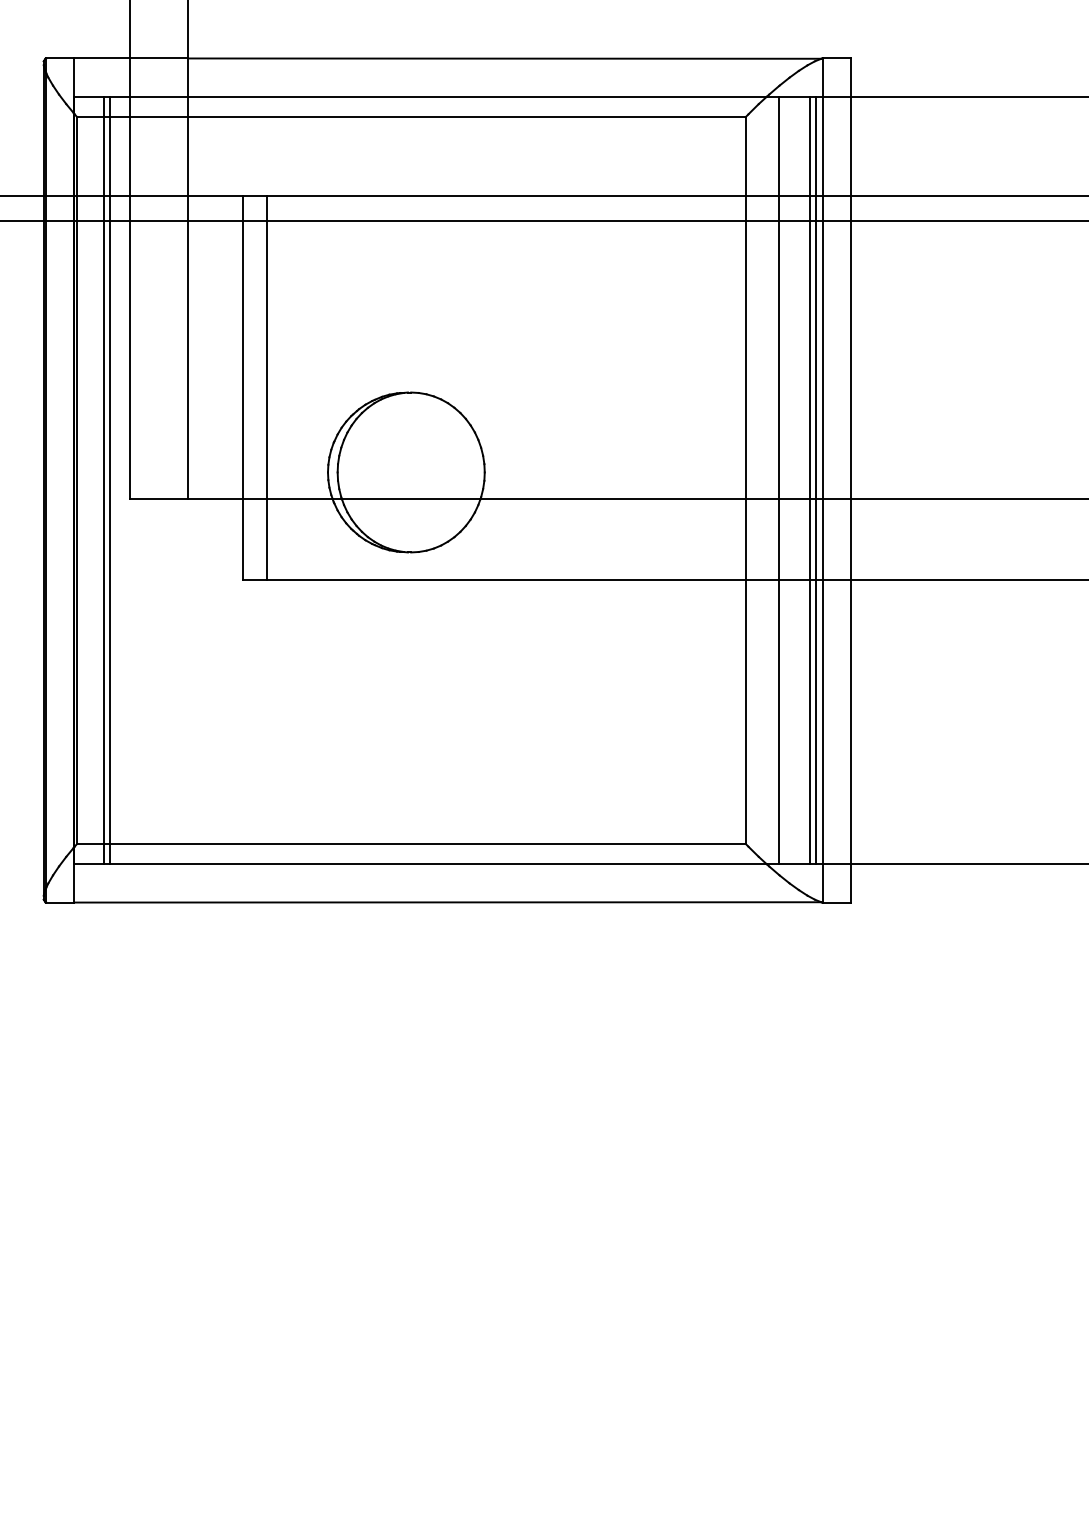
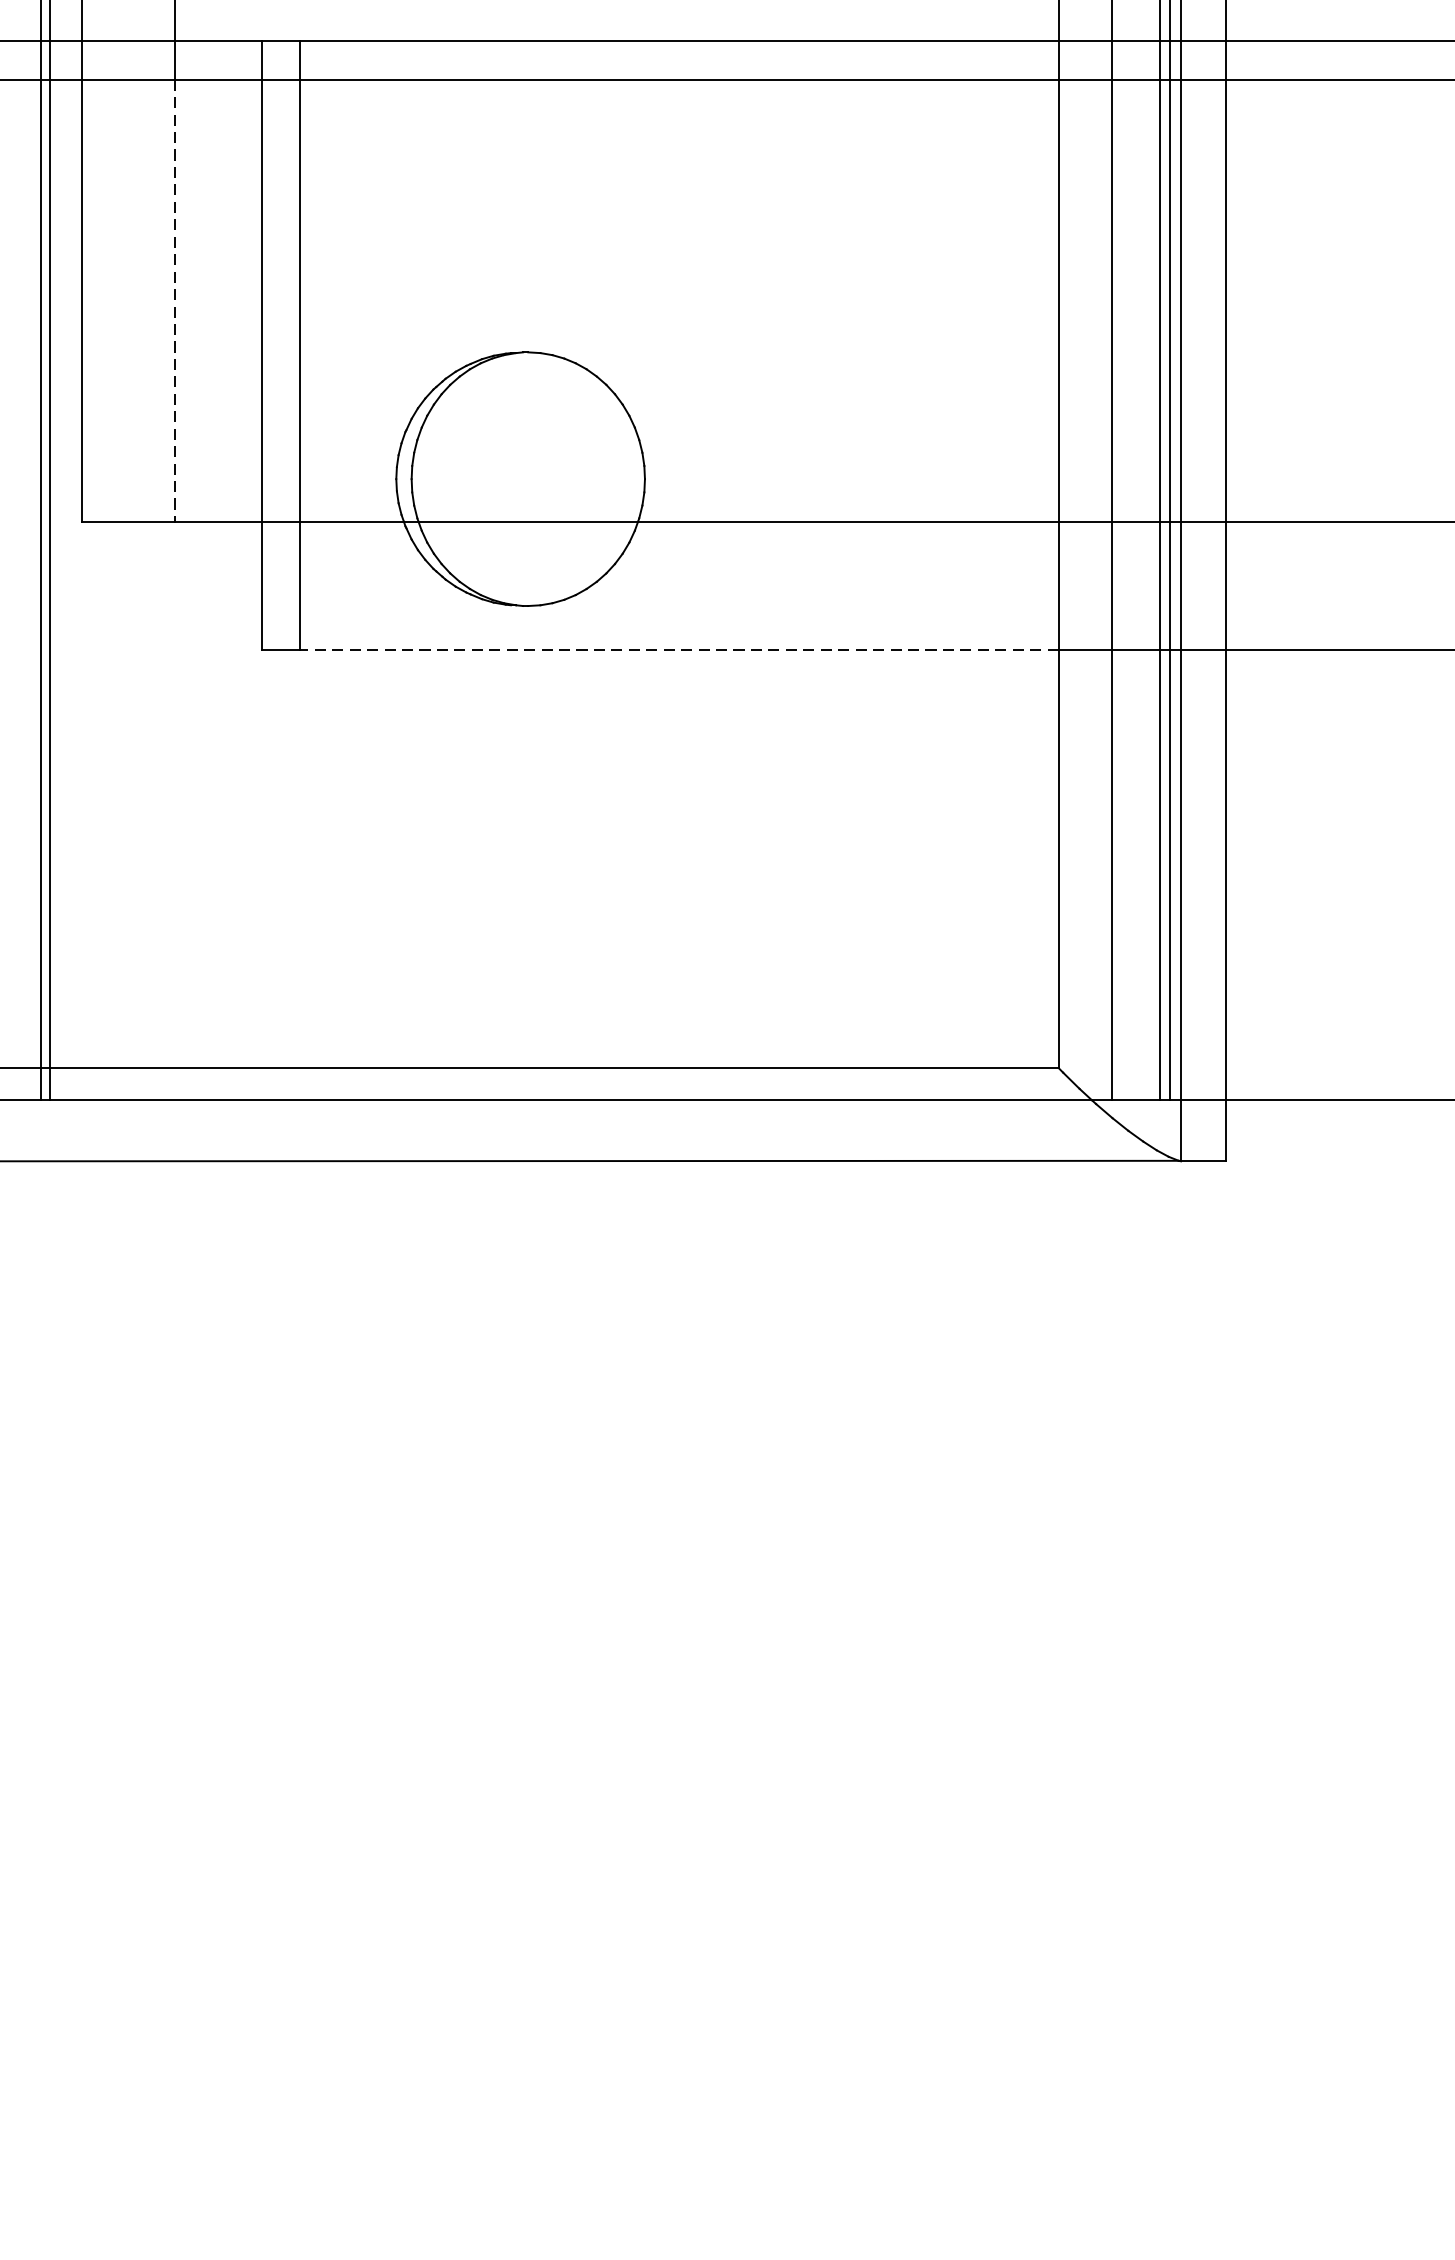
line: (188, 360) -> (175, 301), solid -> dashed
line: (505, 580) -> (677, 650), solid -> dashed

